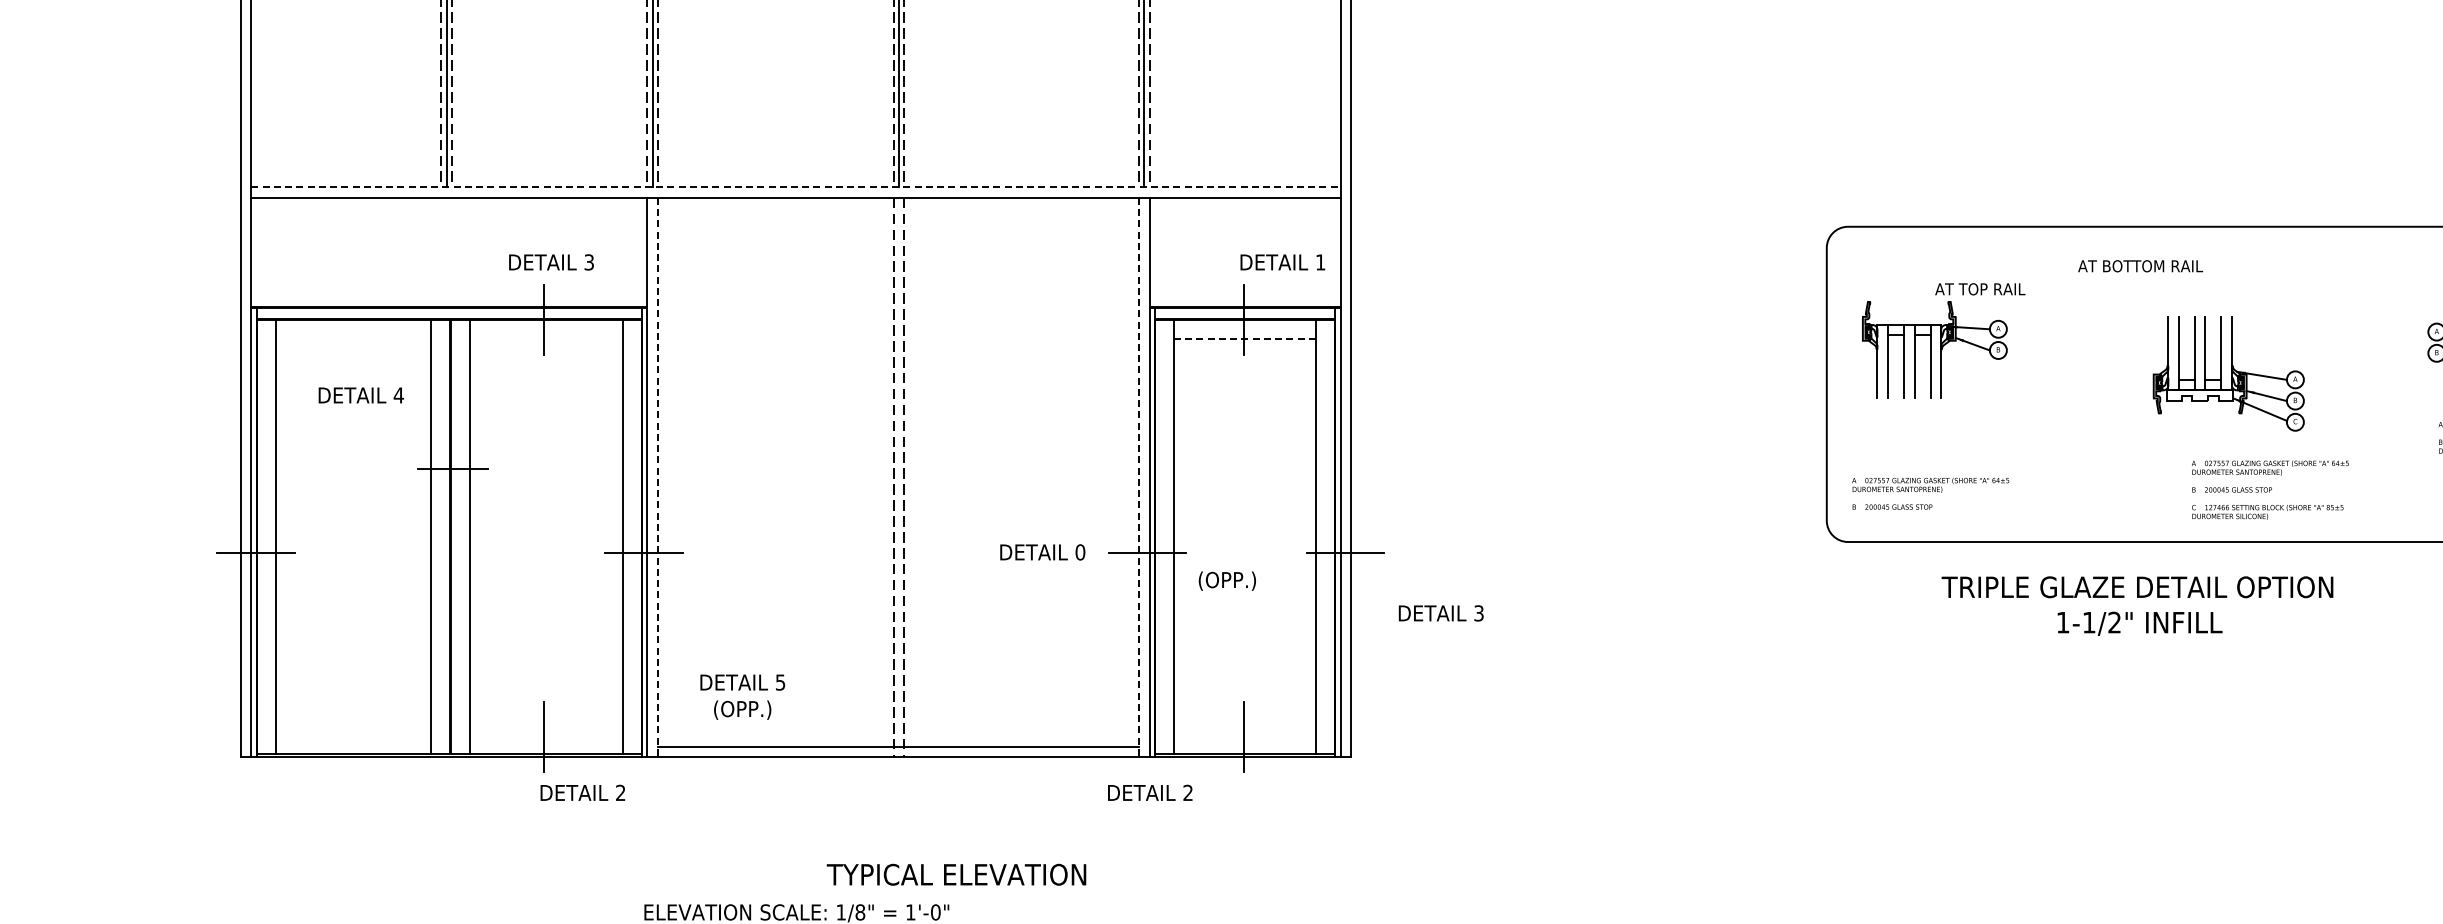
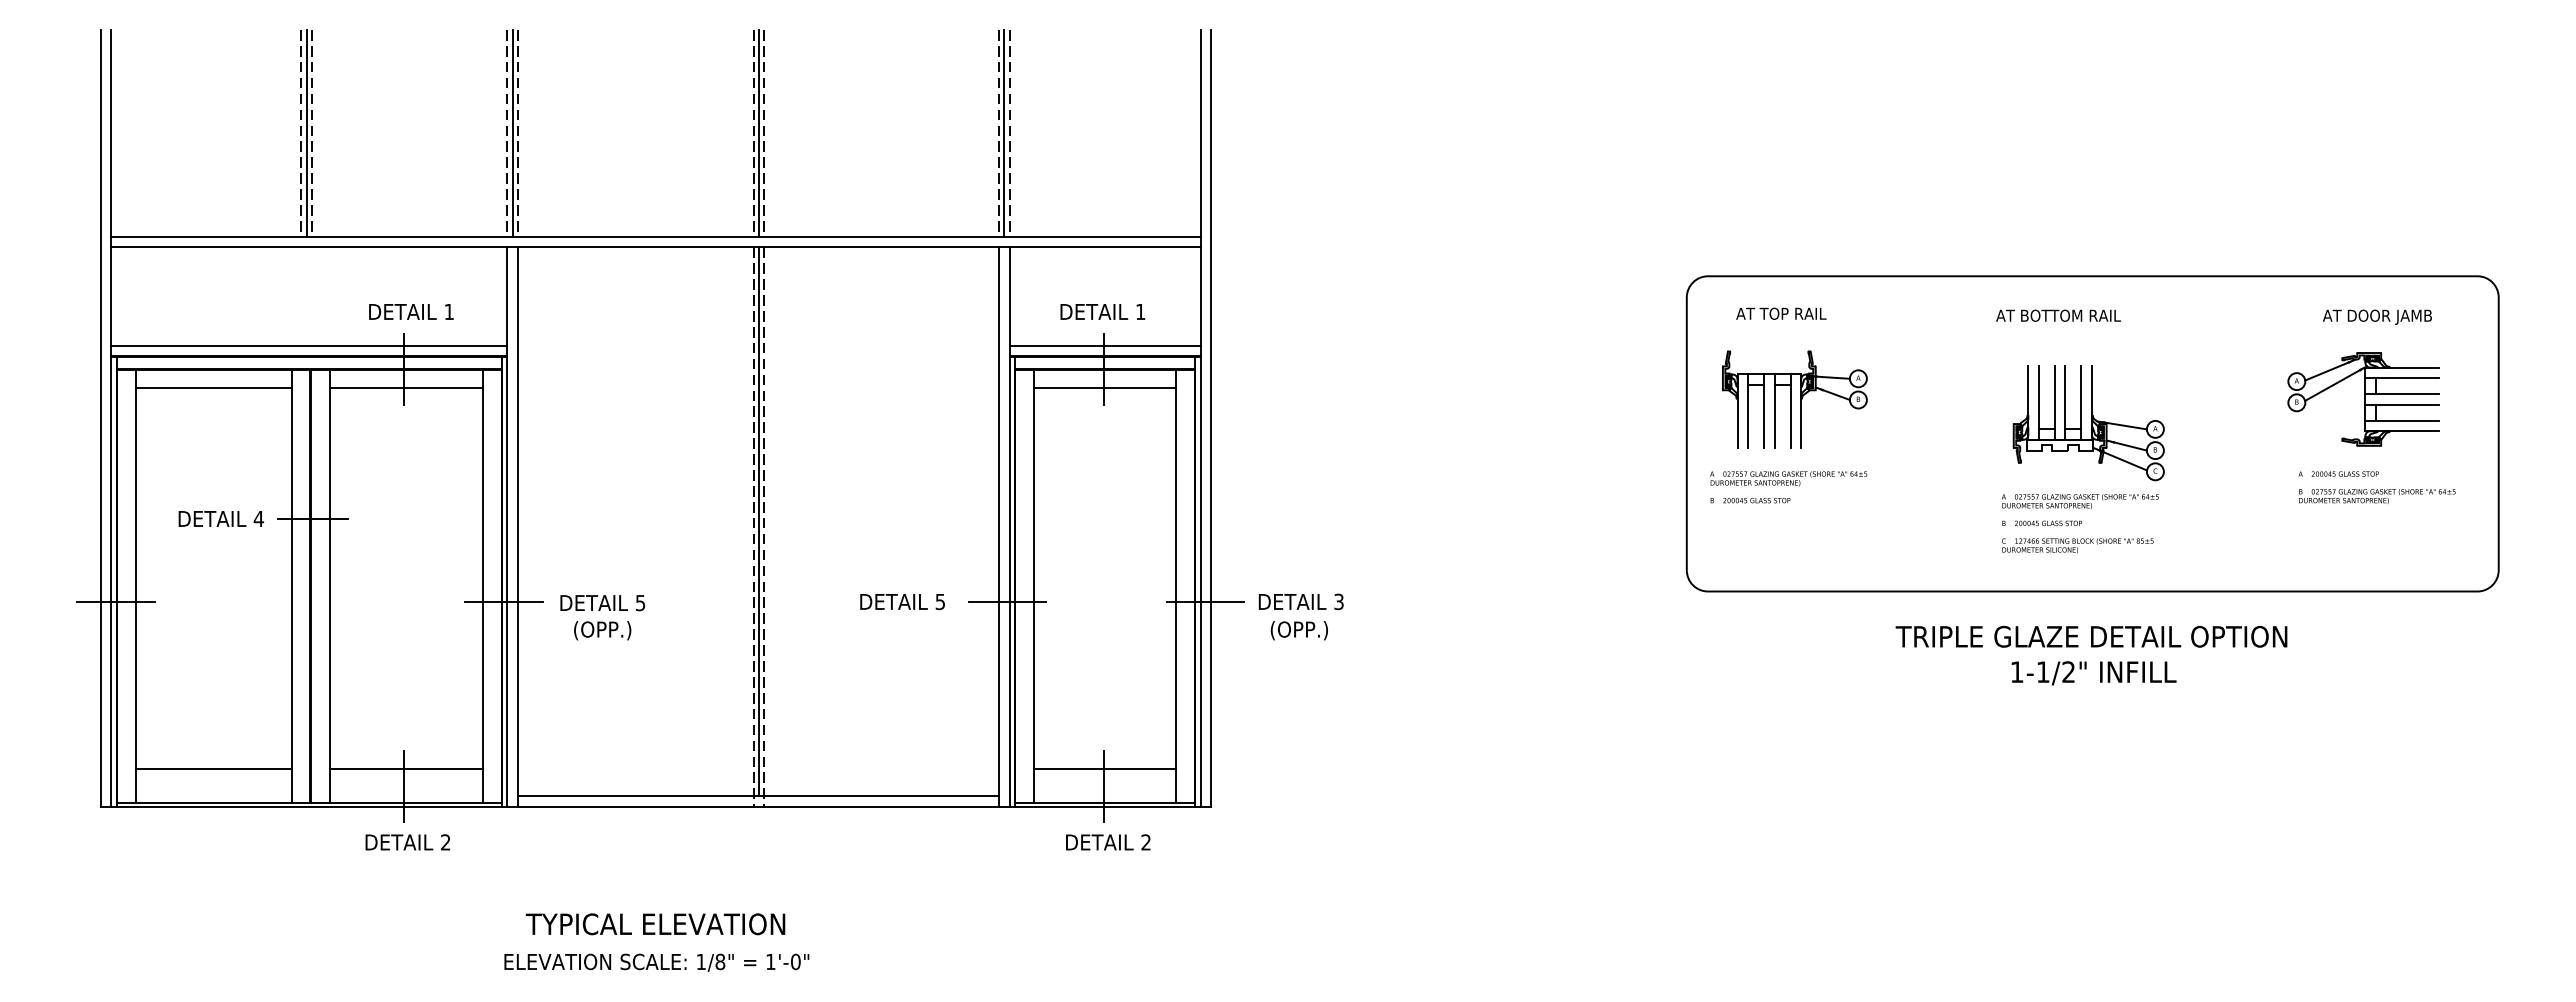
line: (795, 186) -> (655, 236), dashed -> solid
text: (588, 261) -> (448, 311), 3 -> 1
text: (1282, 261) -> (1102, 311), moved
text: (2140, 265) -> (2058, 315), moved
text: (1980, 288) -> (1781, 313), moved
line: (449, 295) -> (309, 345), added
line: (1244, 295) -> (1104, 345), added
line: (353, 338) -> (213, 388), added
line: (546, 338) -> (406, 388), added
line: (1245, 338) -> (1105, 388), dashed -> solid
text: (360, 394) -> (220, 518), moved
line: (898, 471) -> (758, 521), added
line: (658, 477) -> (518, 527), dashed -> solid
line: (1138, 477) -> (998, 527), dashed -> solid
text: (2270, 489) -> (2080, 523), moved
text: (1930, 493) -> (1788, 487), moved
text: (1080, 551) -> (940, 601), 0 -> 5
text: (1226, 580) -> (1298, 630), moved
text: (2137, 605) -> (2091, 655), moved
text: (1440, 612) -> (1300, 601), moved
text: (742, 696) -> (602, 617), moved
line: (353, 718) -> (213, 768), added
line: (546, 718) -> (406, 768), added
line: (1244, 718) -> (1104, 768), added
text: (582, 792) -> (407, 842), moved
text: (1150, 792) -> (1108, 842), moved
text: (956, 874) -> (655, 924), moved

